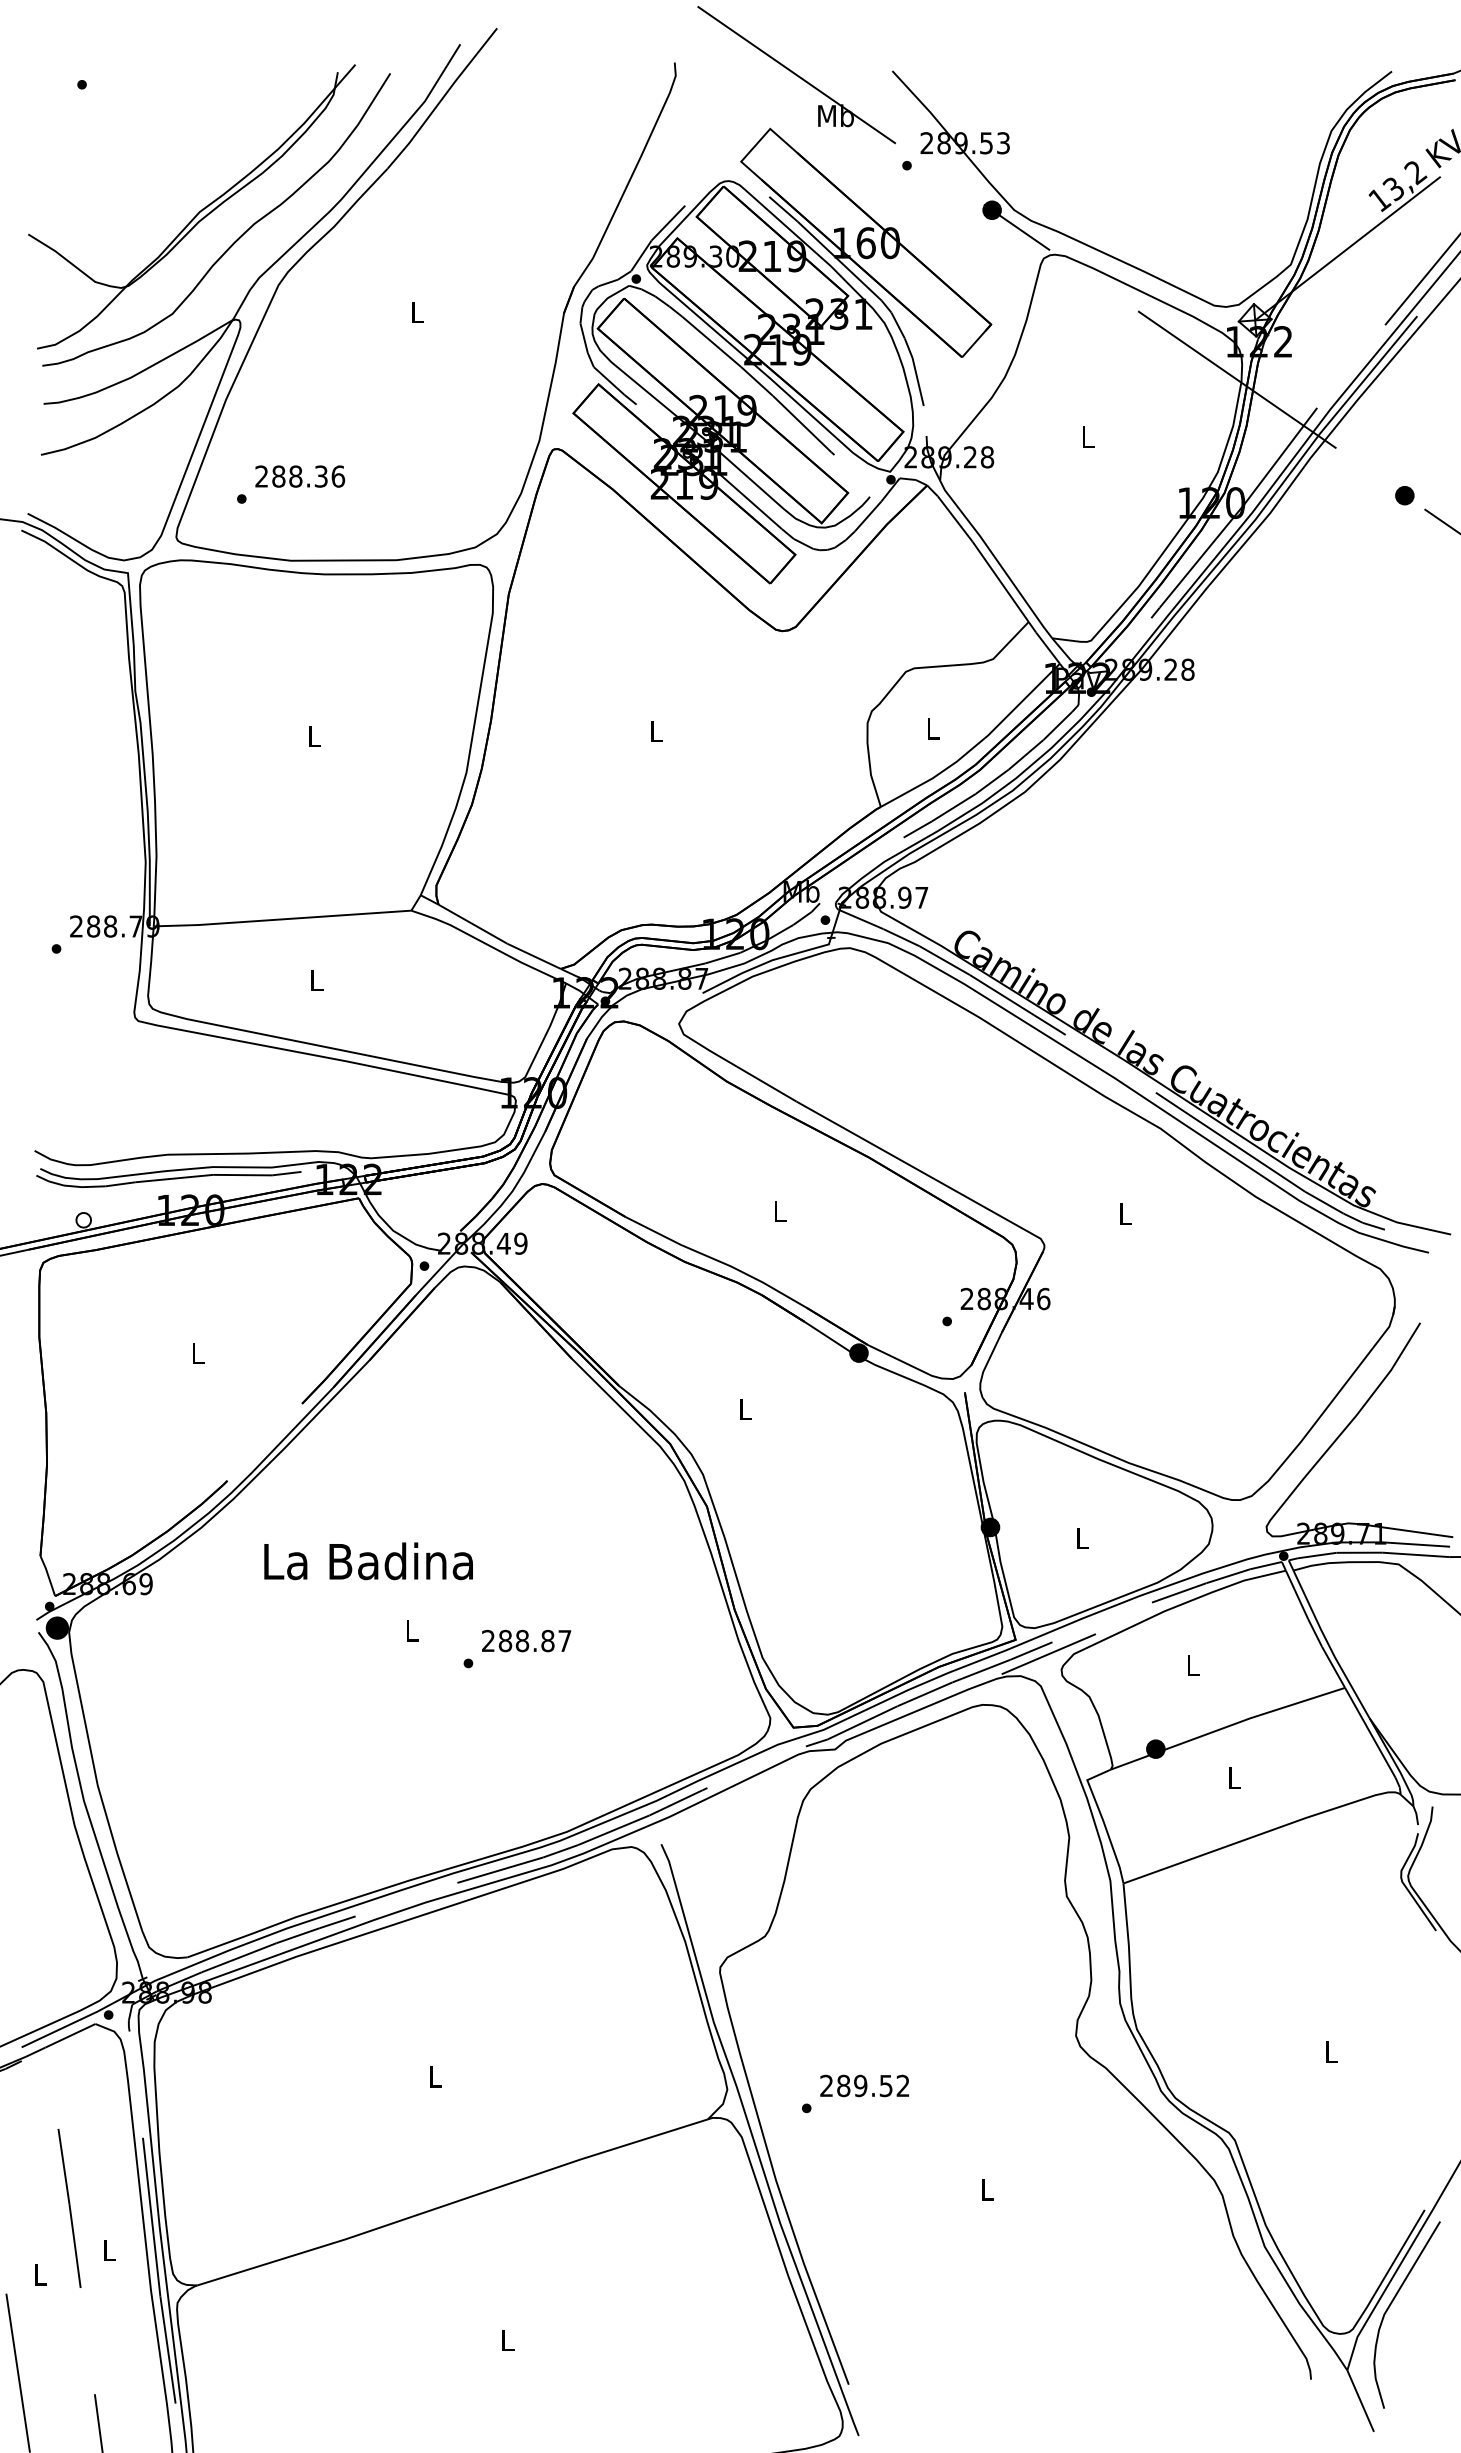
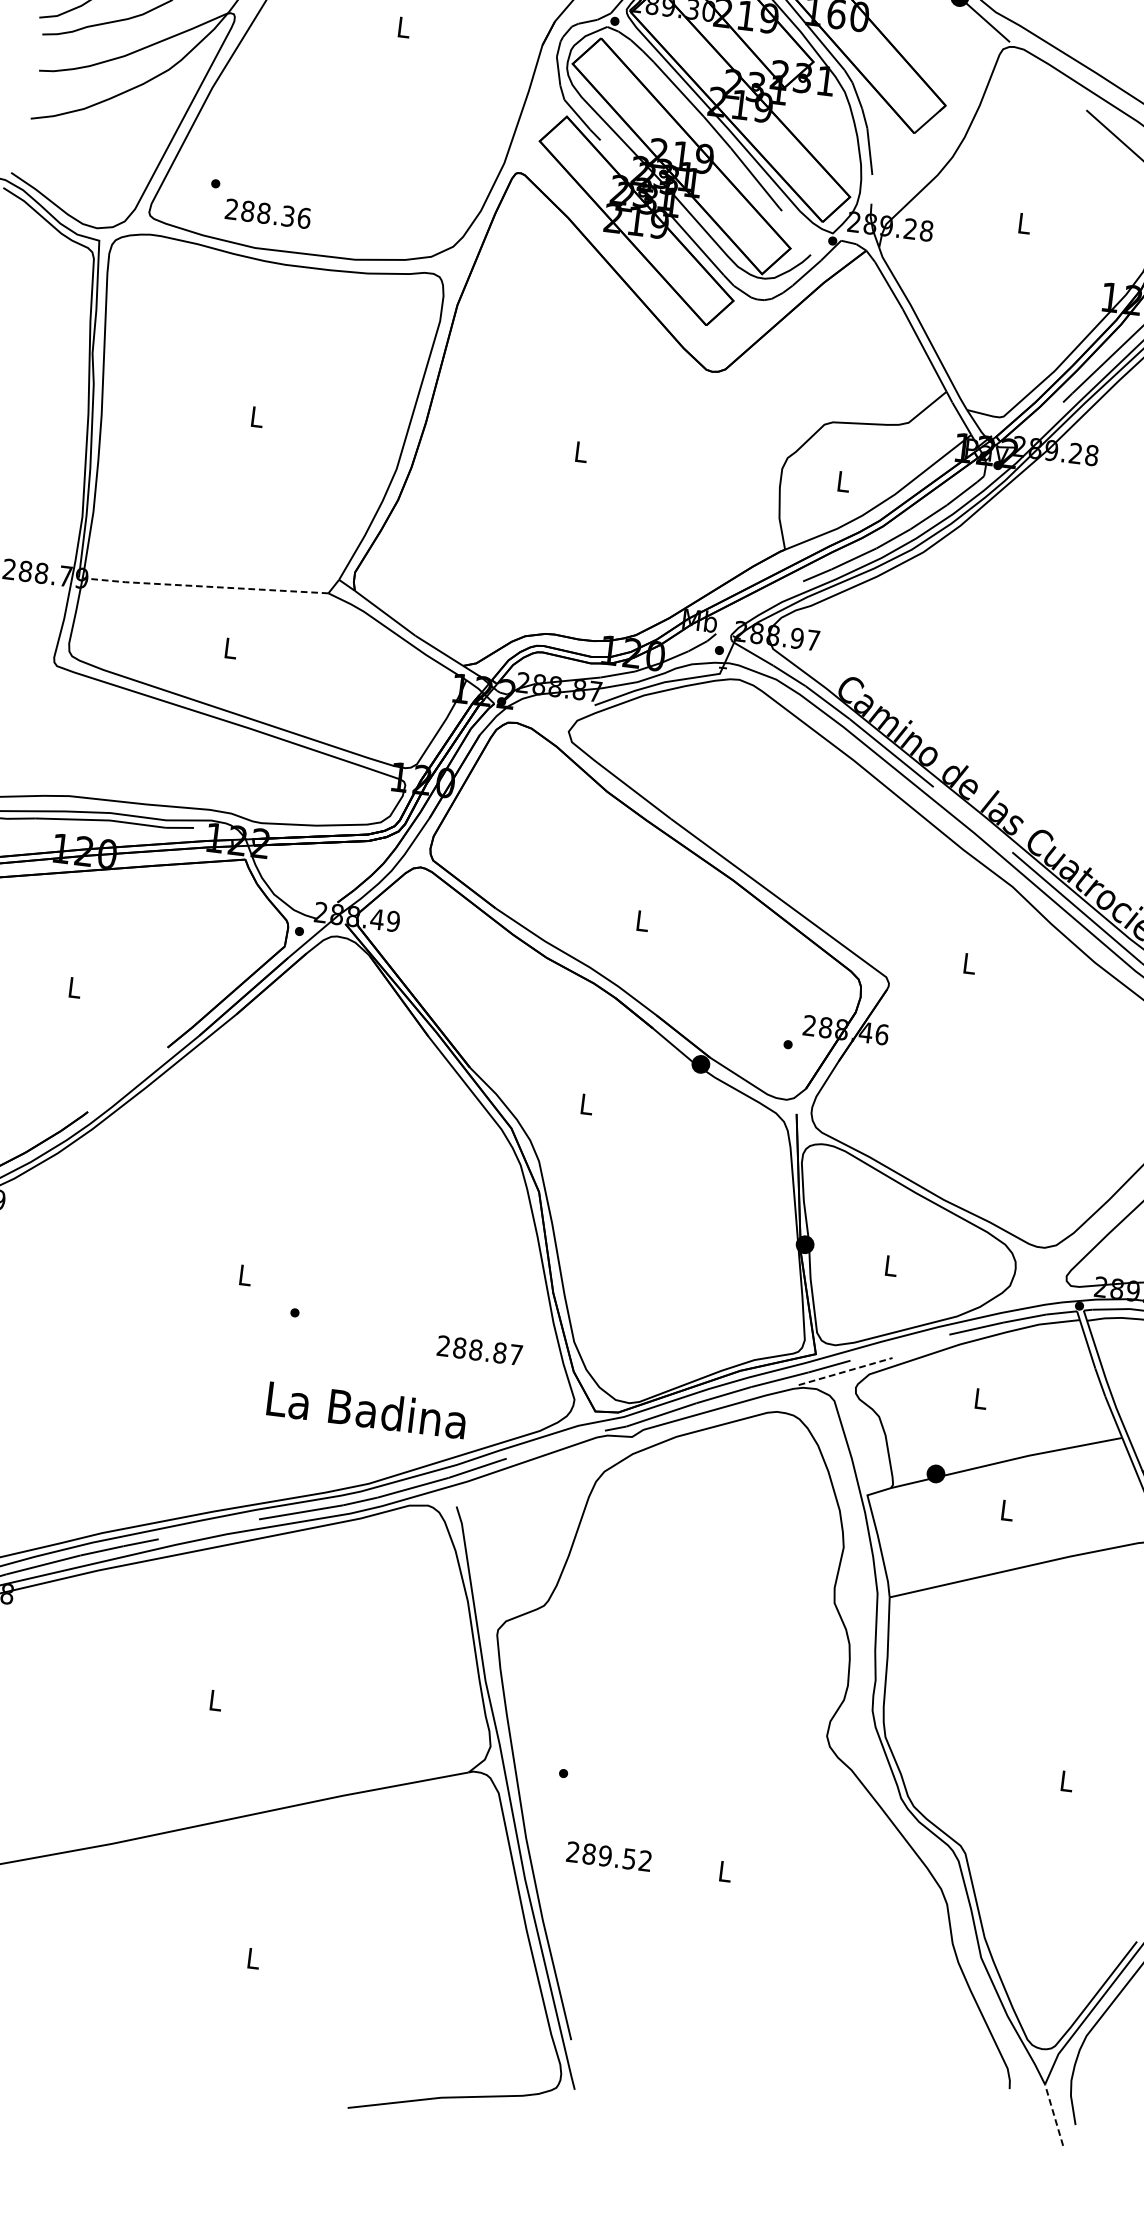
text: (300, 476) -> (268, 213), moved
line: (282, 919) -> (205, 586), solid -> dashed
text: (368, 1561) -> (366, 1410), moved
text: (526, 1640) -> (479, 1350), moved
line: (1049, 1653) -> (846, 1370), solid -> dashed
text: (864, 2085) -> (608, 1856), moved
line: (1360, 2400) -> (1054, 2114), solid -> dashed

